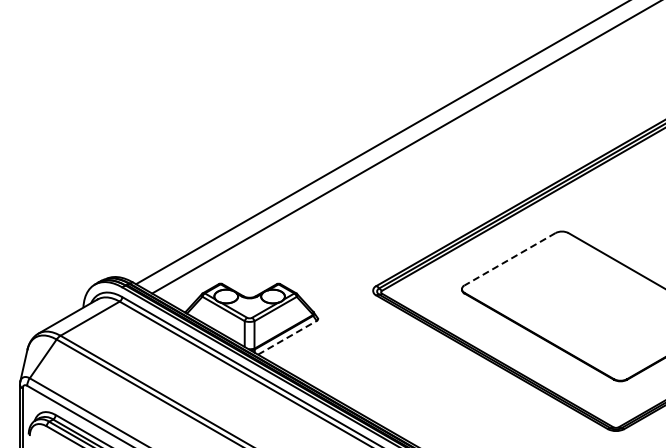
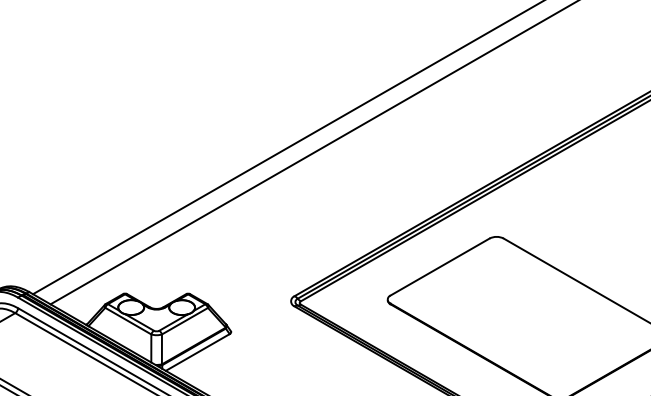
line: (509, 259) -> (439, 267), dashed -> solid
line: (287, 337) -> (197, 352), dashed -> solid

